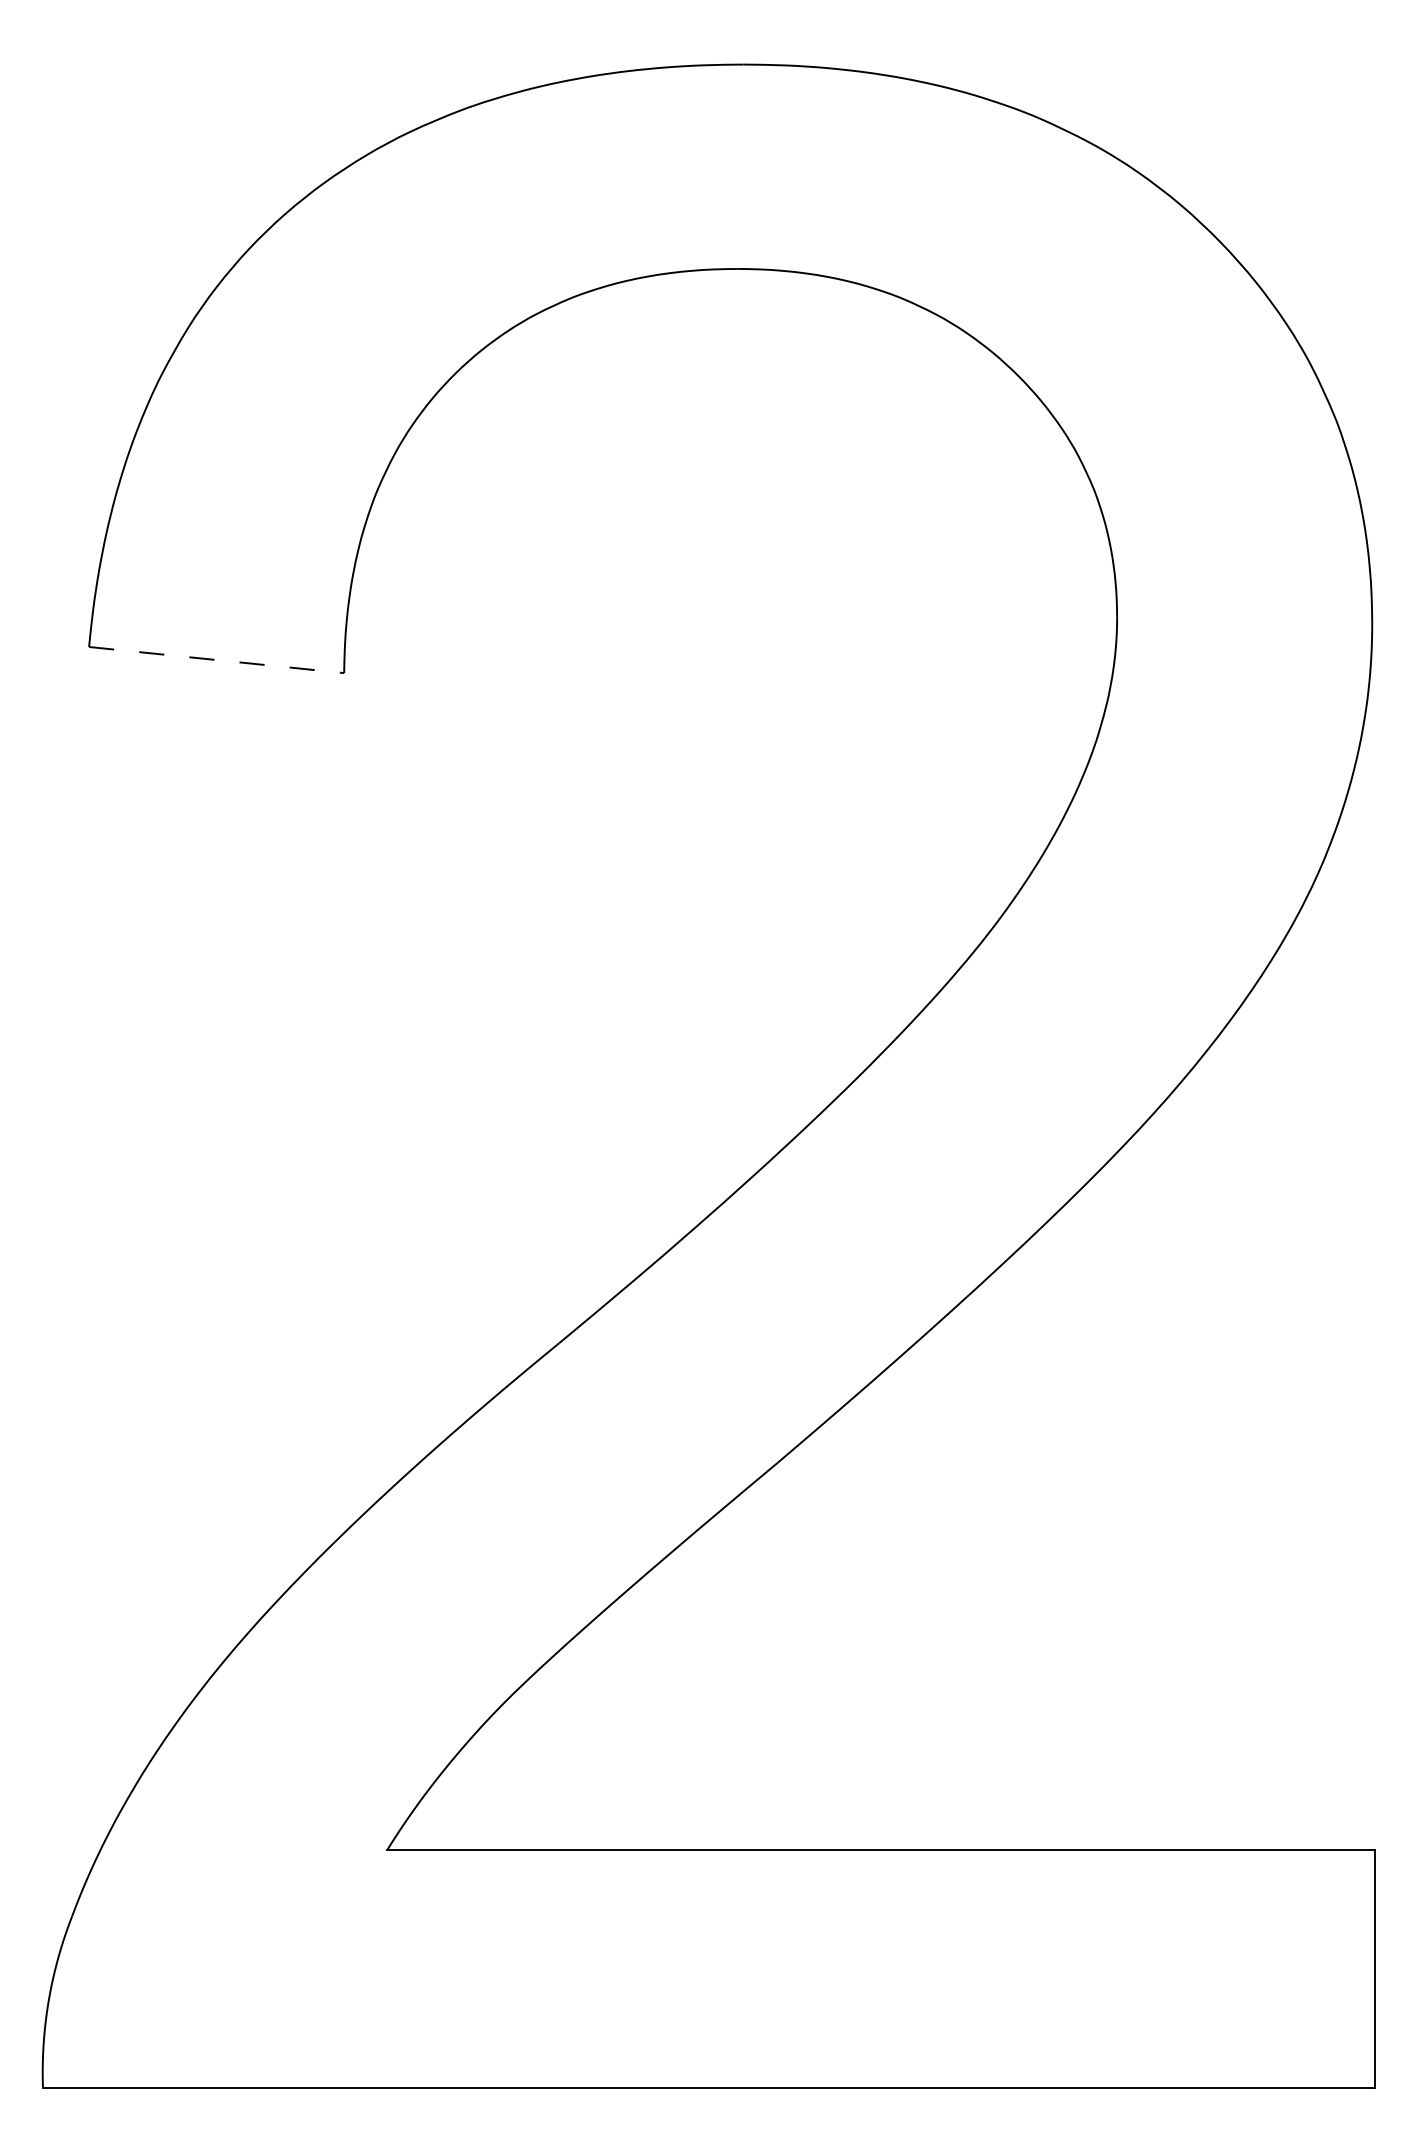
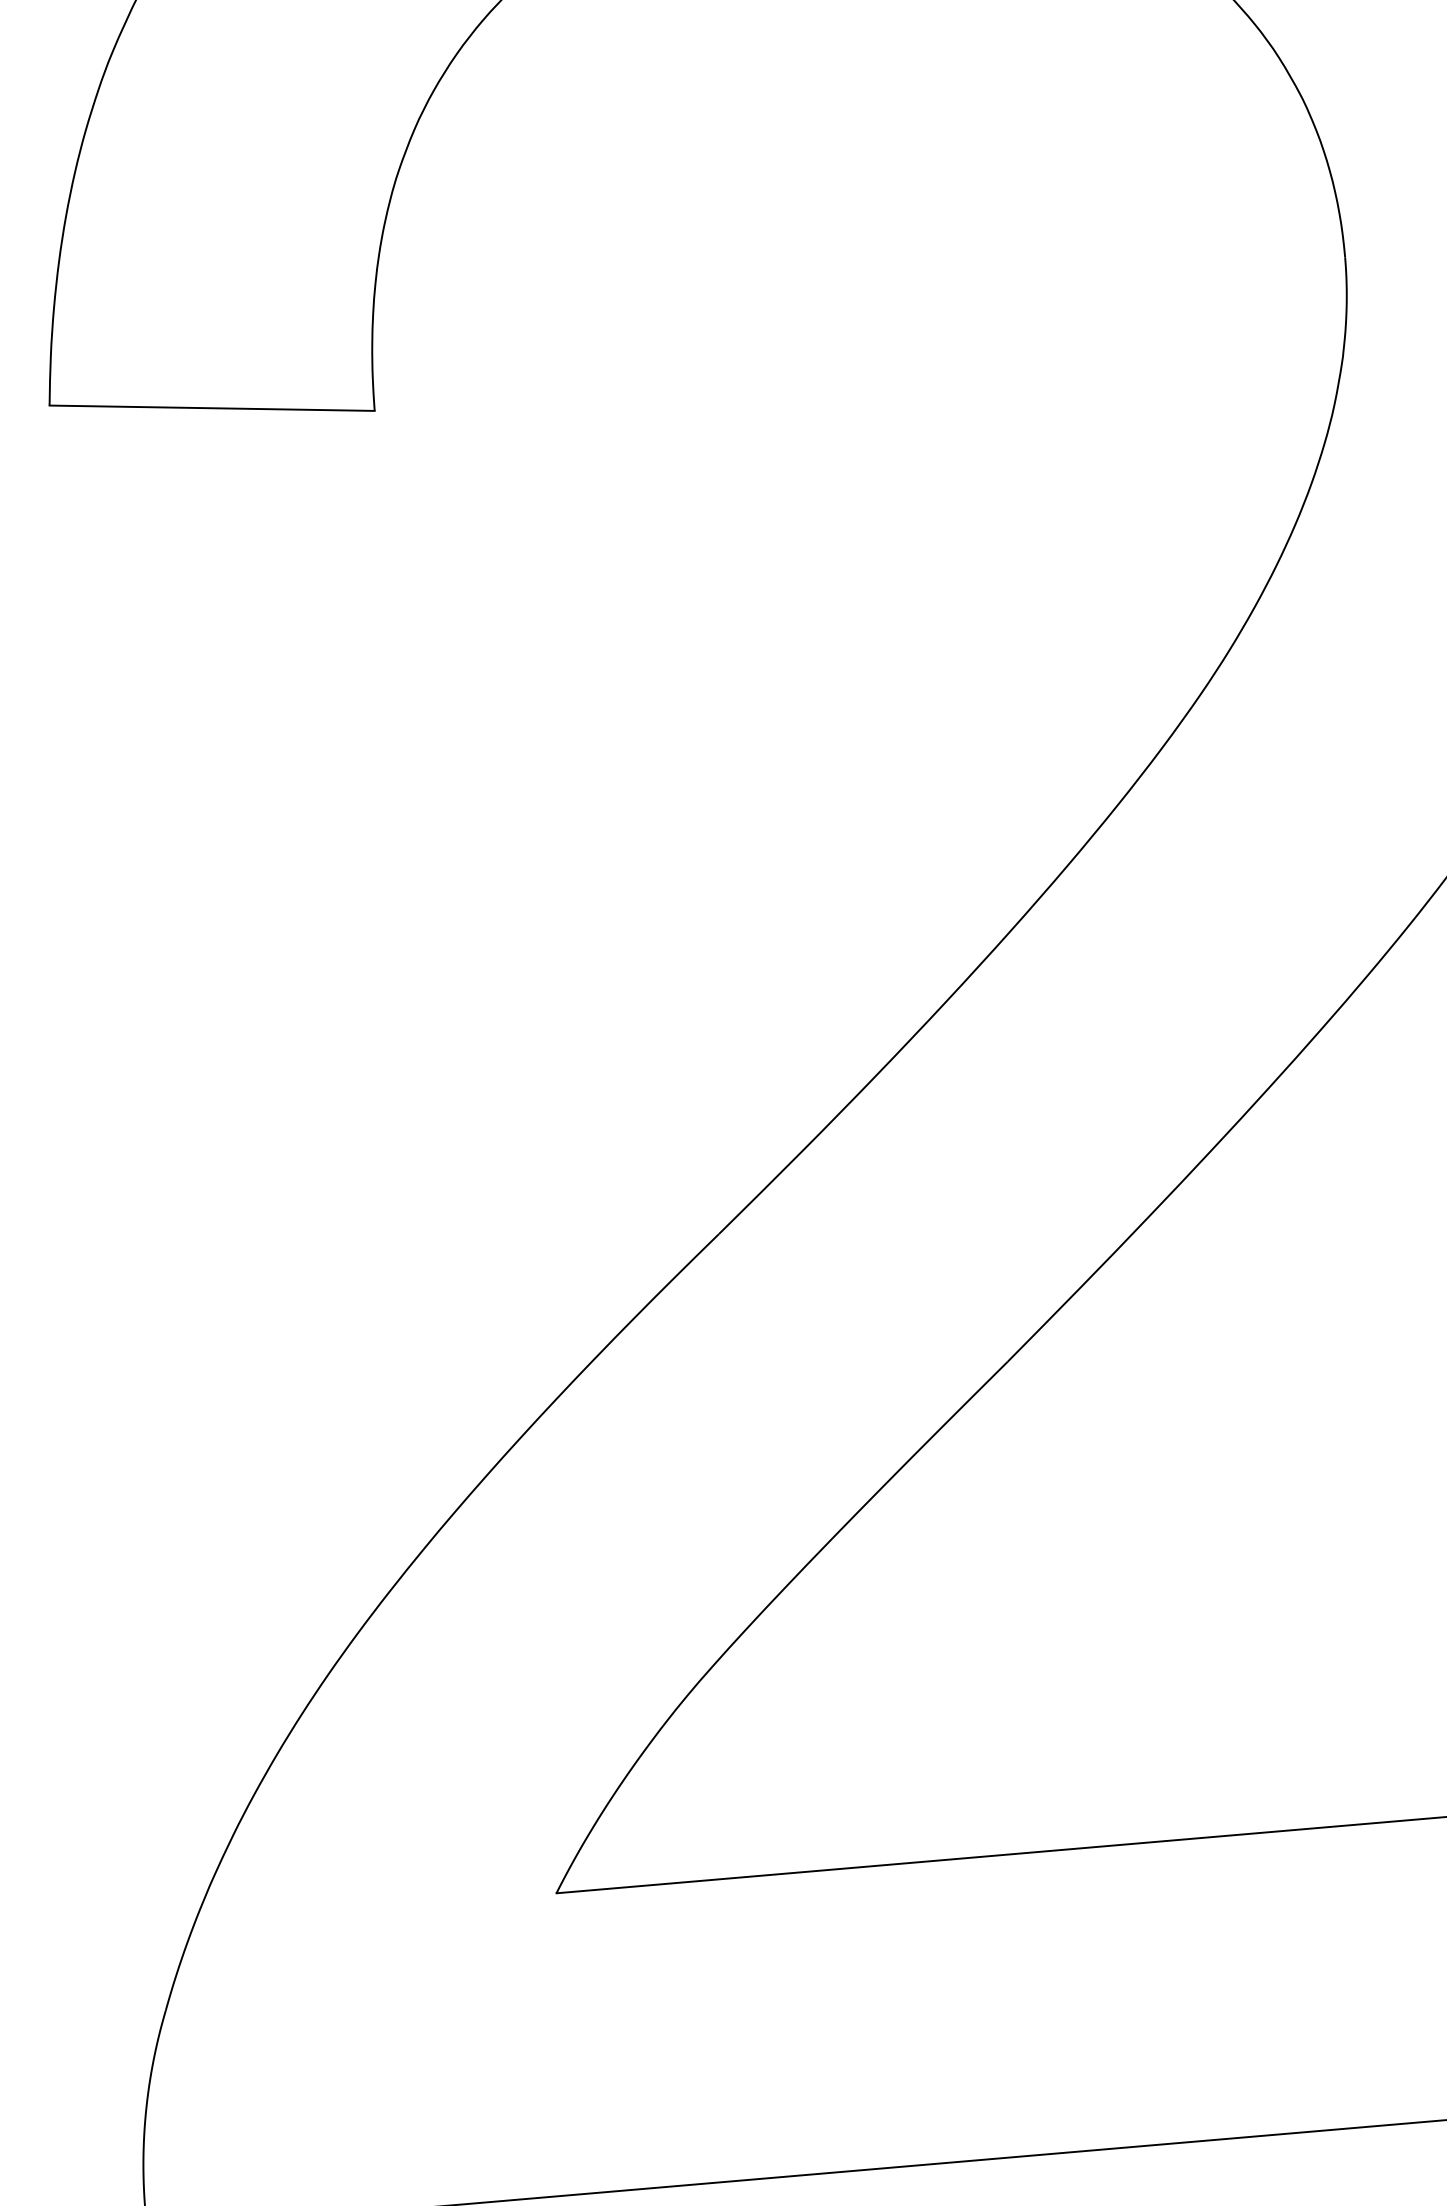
line: (217, 660) -> (213, 408), dashed -> solid

